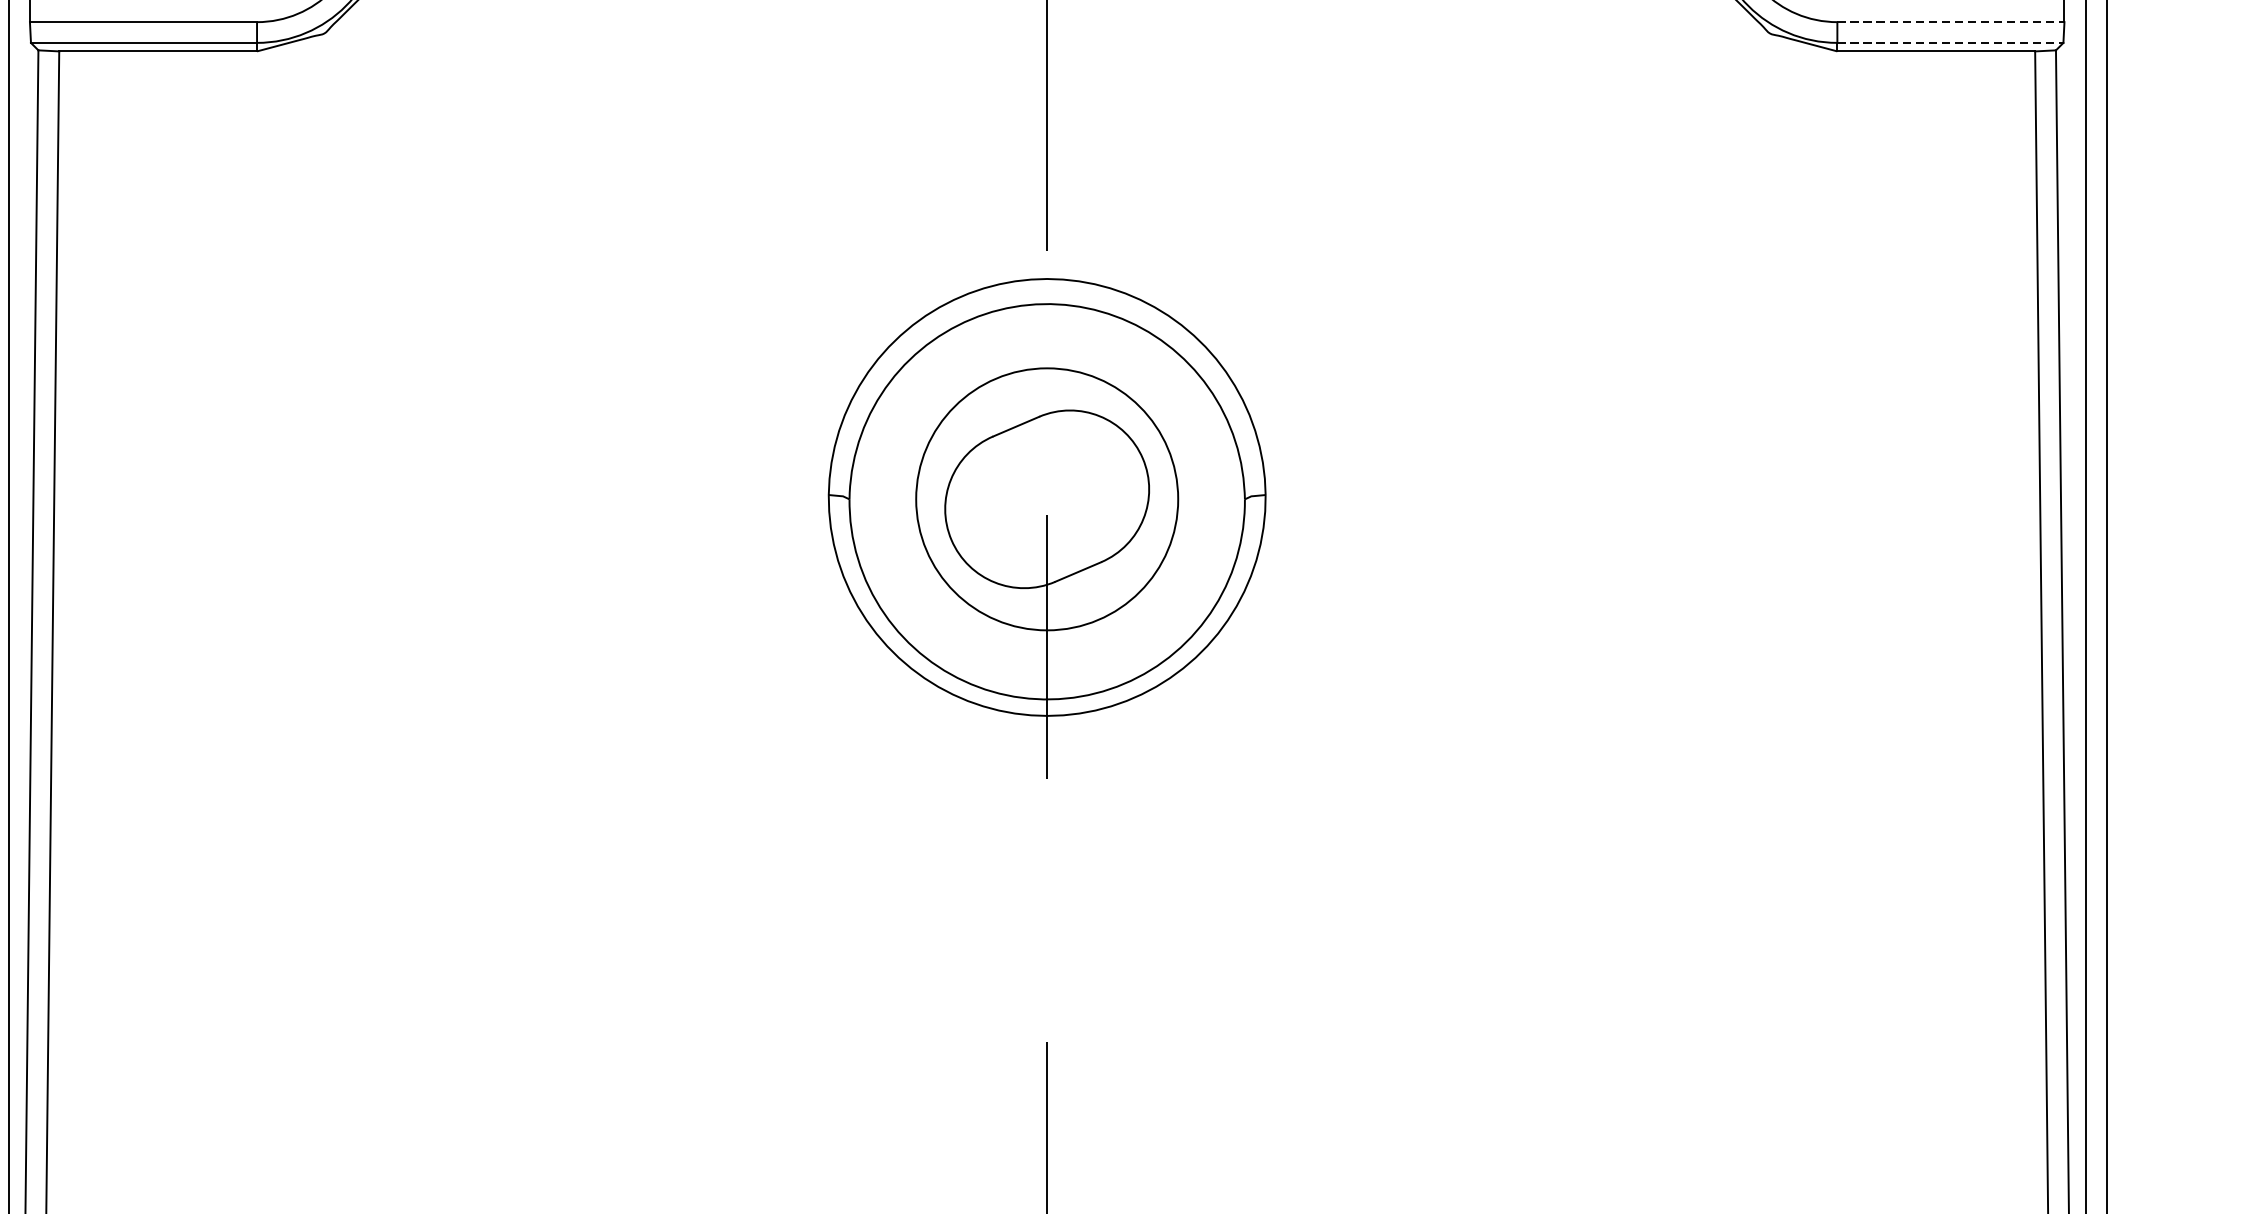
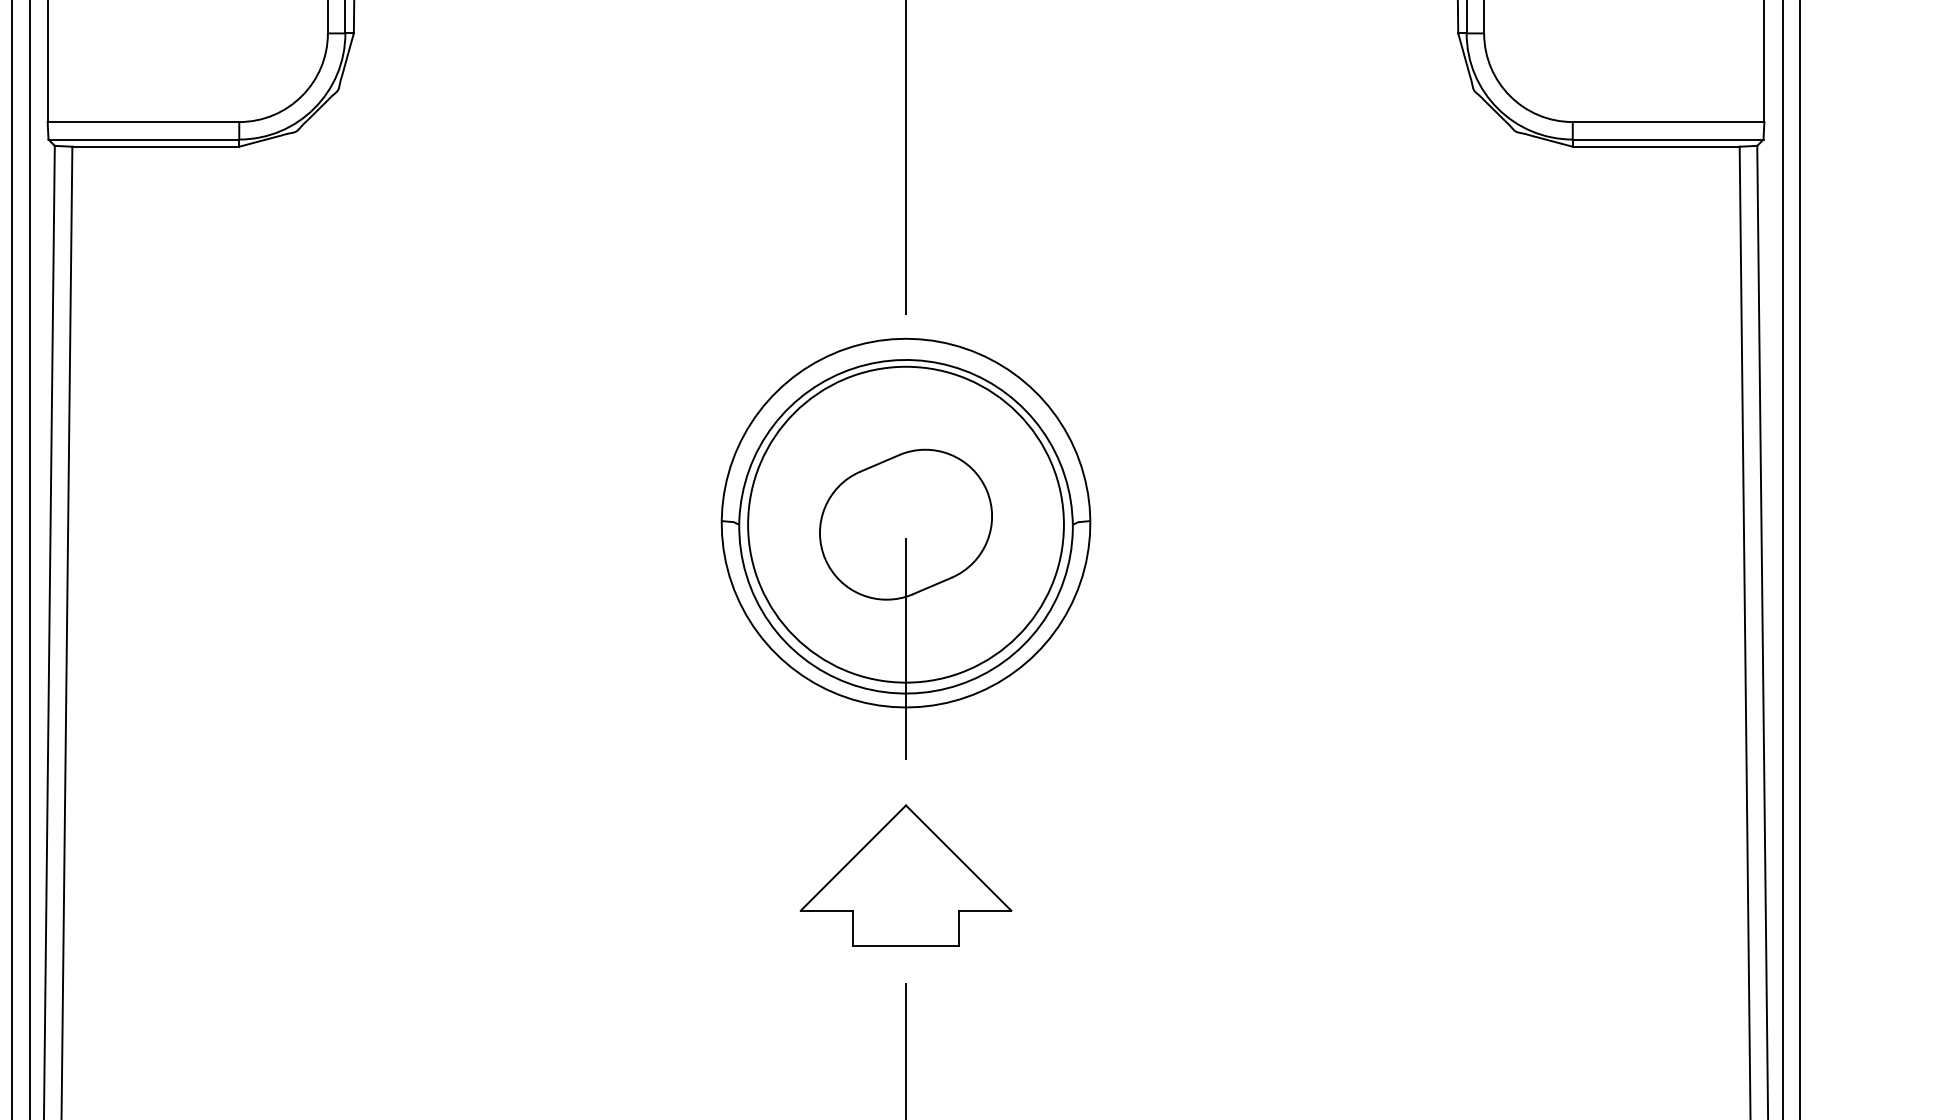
line: (1950, 22) -> (1668, 122), dashed -> solid
line: (1950, 42) -> (1668, 139), dashed -> solid
circle: (1046, 499) -> (905, 524), size x1.43
part: (1046, 915) -> (905, 875), added

